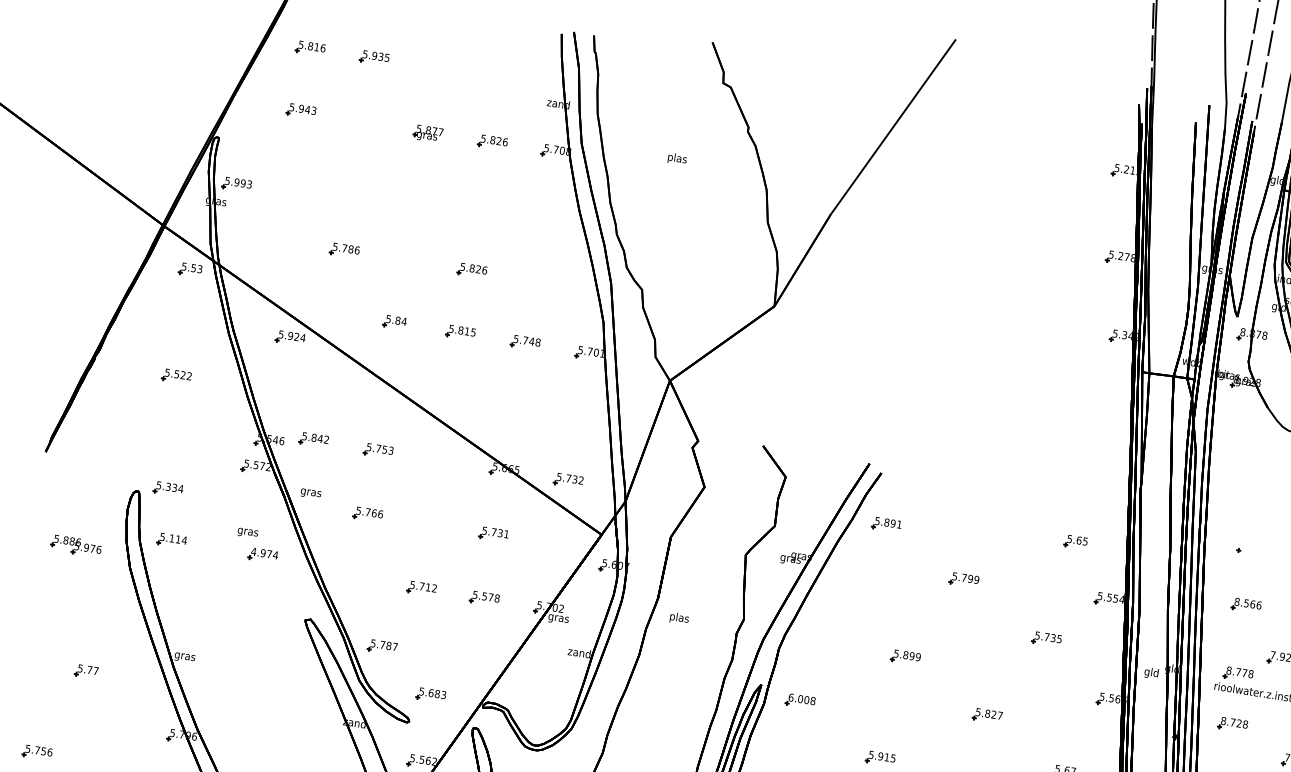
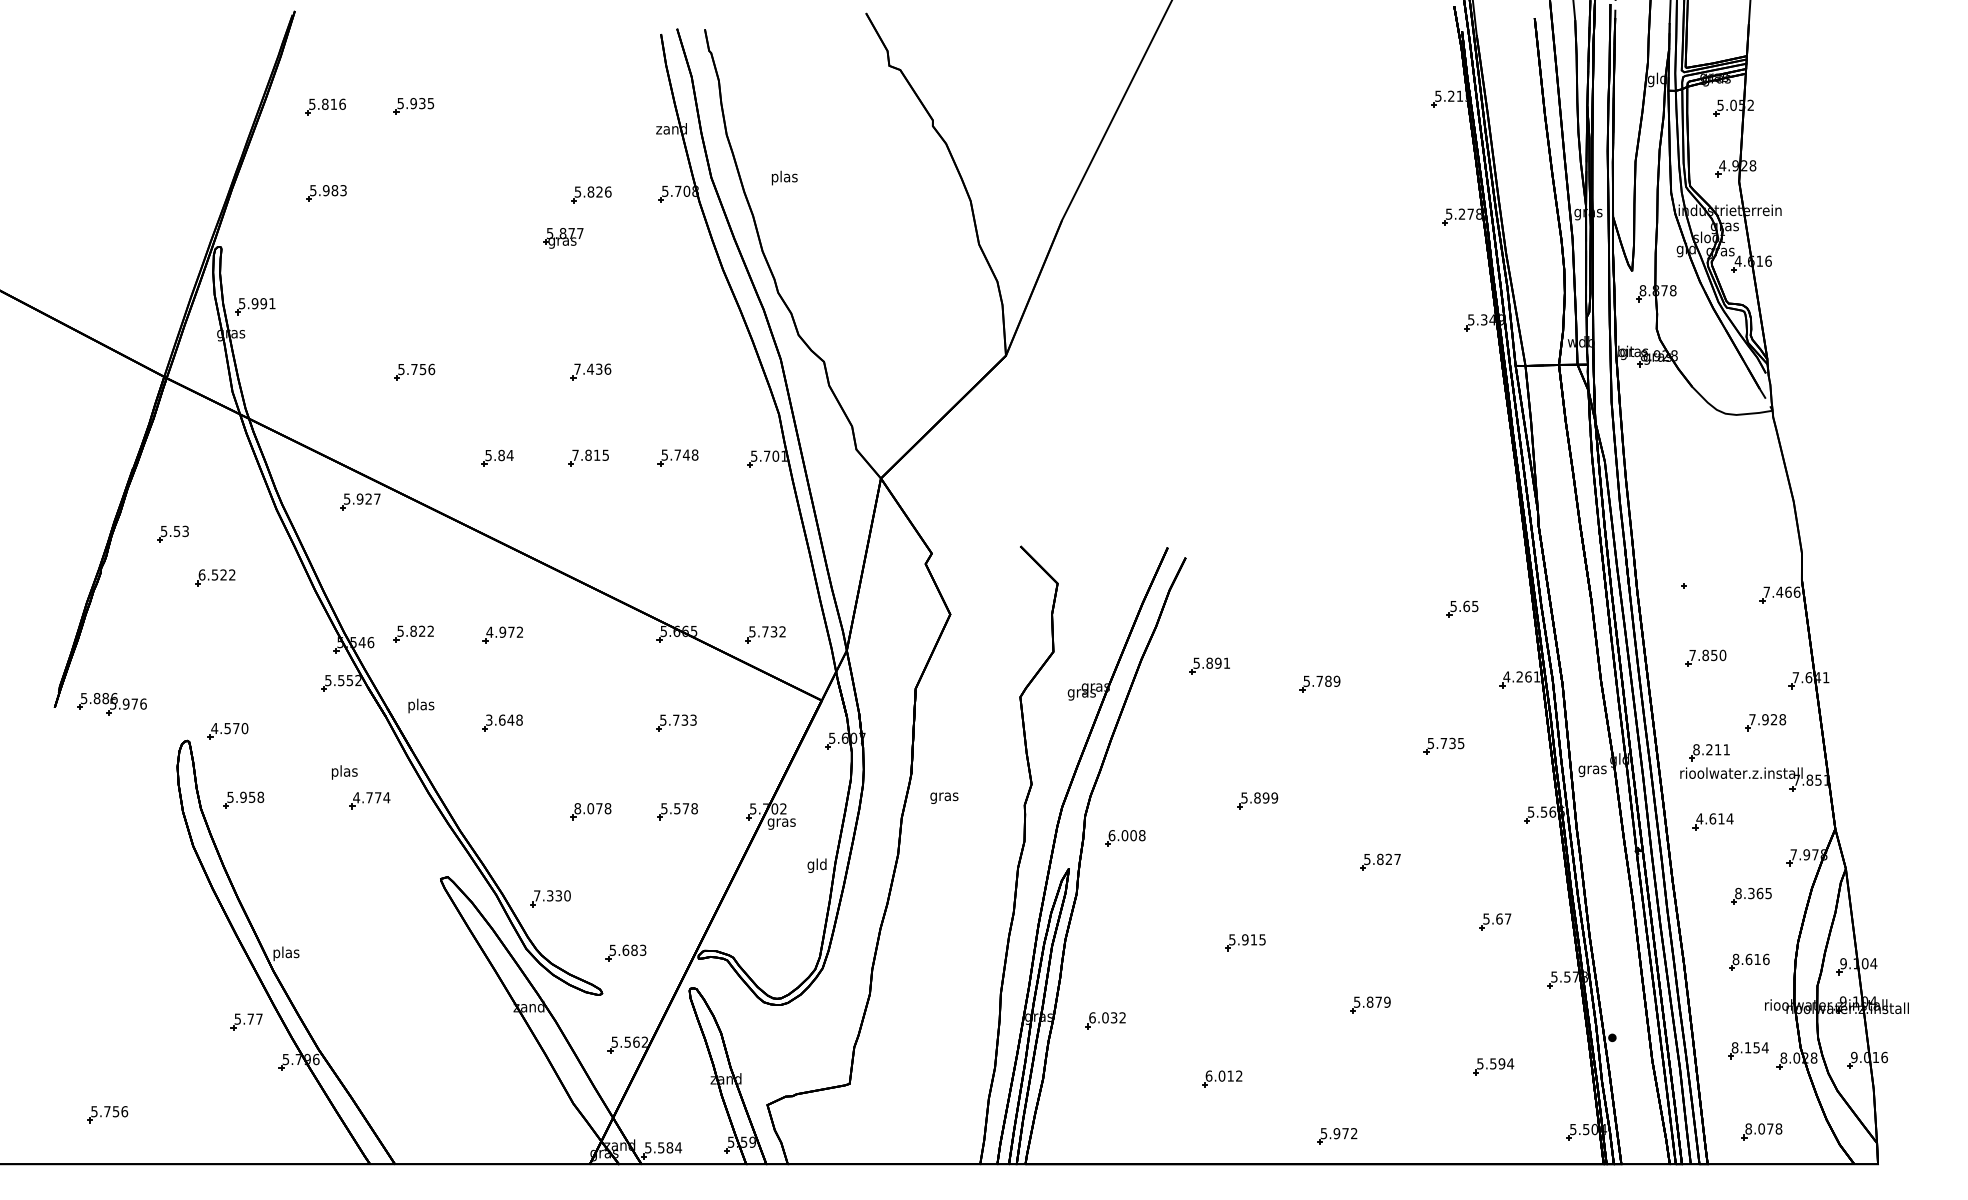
text: (307, 109) -> (334, 190), 5.943 -> 5.983
part: (428, 134) -> (563, 238), moved
text: (677, 158) -> (784, 177), moved
text: (249, 184) -> (272, 303), 5.993 -> 5.991
text: (350, 249) -> (422, 369), 5.786 -> 5.756
text: (470, 267) -> (588, 368), 5.826 -> 7.436
part: (190, 269) -> (172, 533), moved
text: (451, 328) -> (575, 454), 5.815 -> 7.815
text: (302, 337) -> (376, 498), 5.924 -> 5.927
text: (167, 372) -> (201, 574), 5.522 -> 6.522
text: (319, 438) -> (421, 630), 5.842 -> 5.822
text: (379, 448) -> (504, 631), 5.753 -> 4.972
text: (262, 466) -> (349, 680), 5.572 -> 5.552
text: (169, 487) -> (229, 728), 5.334 -> 4.570
text: (311, 492) -> (421, 705), gras -> plas
text: (369, 512) -> (504, 719), 5.766 -> 3.648
part: (886, 524) -> (1209, 665), moved
text: (247, 532) -> (344, 772), gras -> plas
text: (506, 533) -> (693, 719), 5.731 -> 5.733
text: (178, 538) -> (252, 796), 5.114 -> 5.958
part: (75, 546) -> (111, 704), moved
text: (263, 553) -> (369, 797), 4.974 -> 4.774
text: (970, 579) -> (1328, 681), 5.799 -> 5.789
text: (423, 586) -> (592, 808), 5.712 -> 8.078
text: (1110, 597) -> (1521, 676), 5.554 -> 4.261
text: (1247, 603) -> (1707, 655), 8.566 -> 7.850
text: (679, 618) -> (944, 796), plas -> gras
text: (384, 644) -> (552, 895), 5.787 -> 7.330
text: (578, 653) -> (816, 865), zand -> gld
text: (185, 656) -> (286, 953), gras -> plas
part: (86, 671) -> (246, 1021), moved
text: (1245, 672) -> (1718, 749), 8.778 -> 8.211
text: (1151, 673) -> (1592, 769), gld -> gras
part: (800, 701) -> (1125, 838), moved
text: (1234, 722) -> (1714, 818), 8.728 -> 4.614

